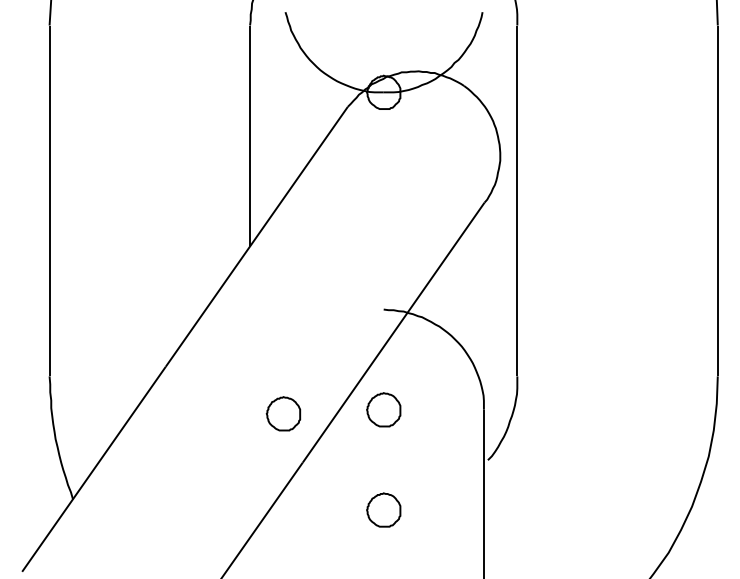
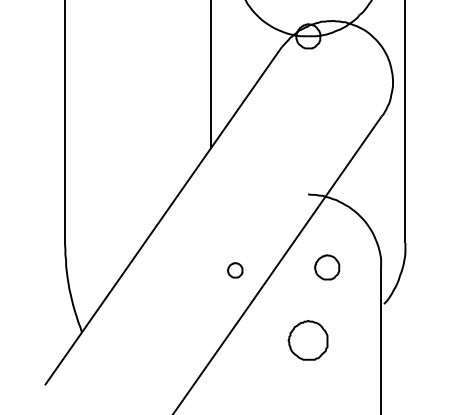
part: (383, 409) -> (326, 267), moved
part: (283, 413) -> (235, 270), size x0.6
part: (383, 509) -> (308, 339), size x1.6

